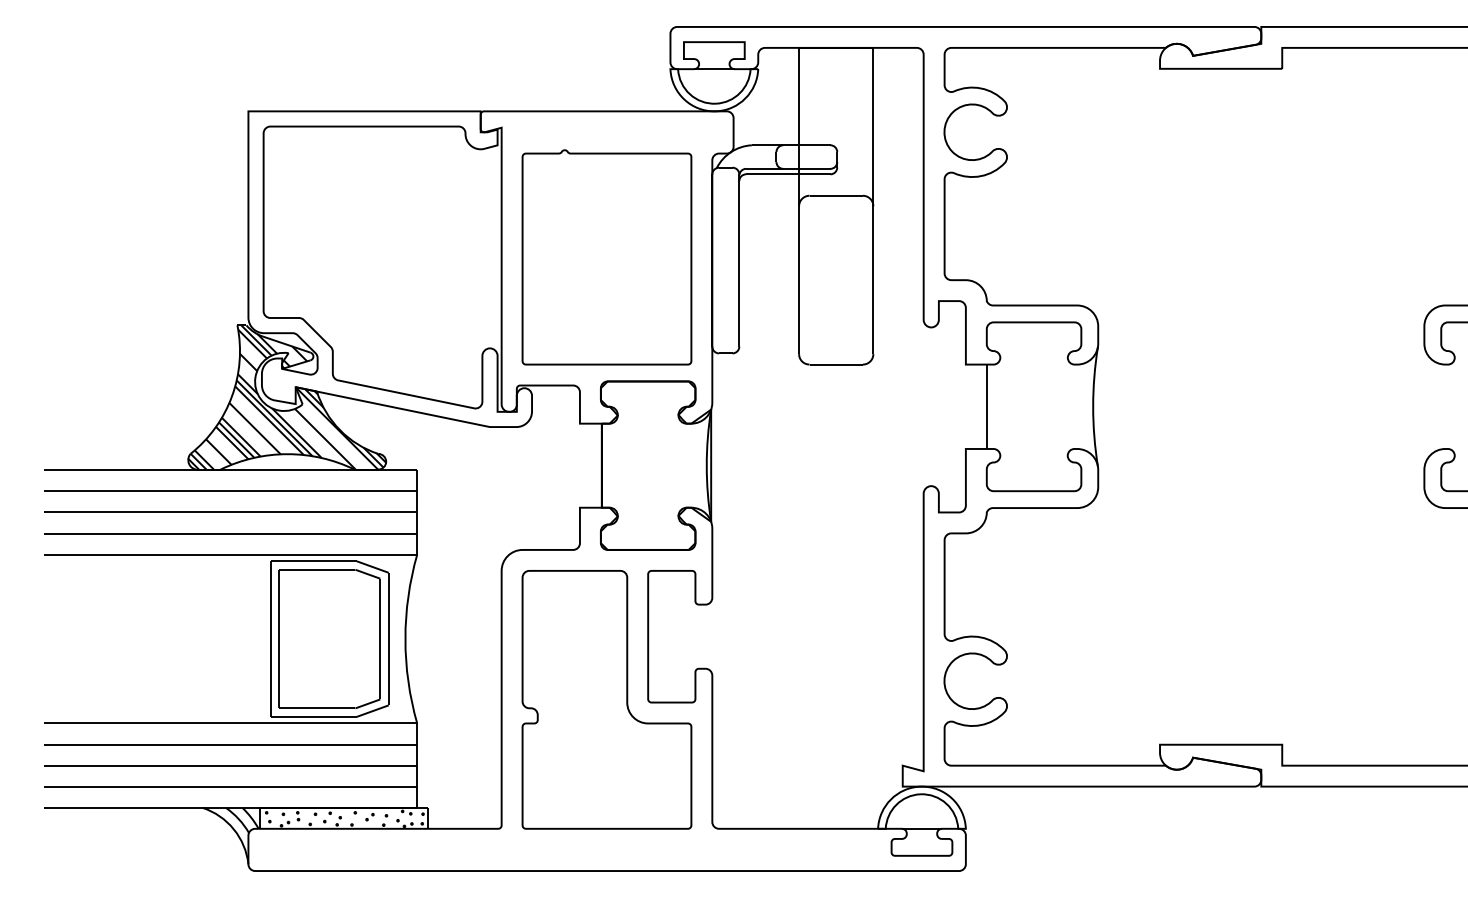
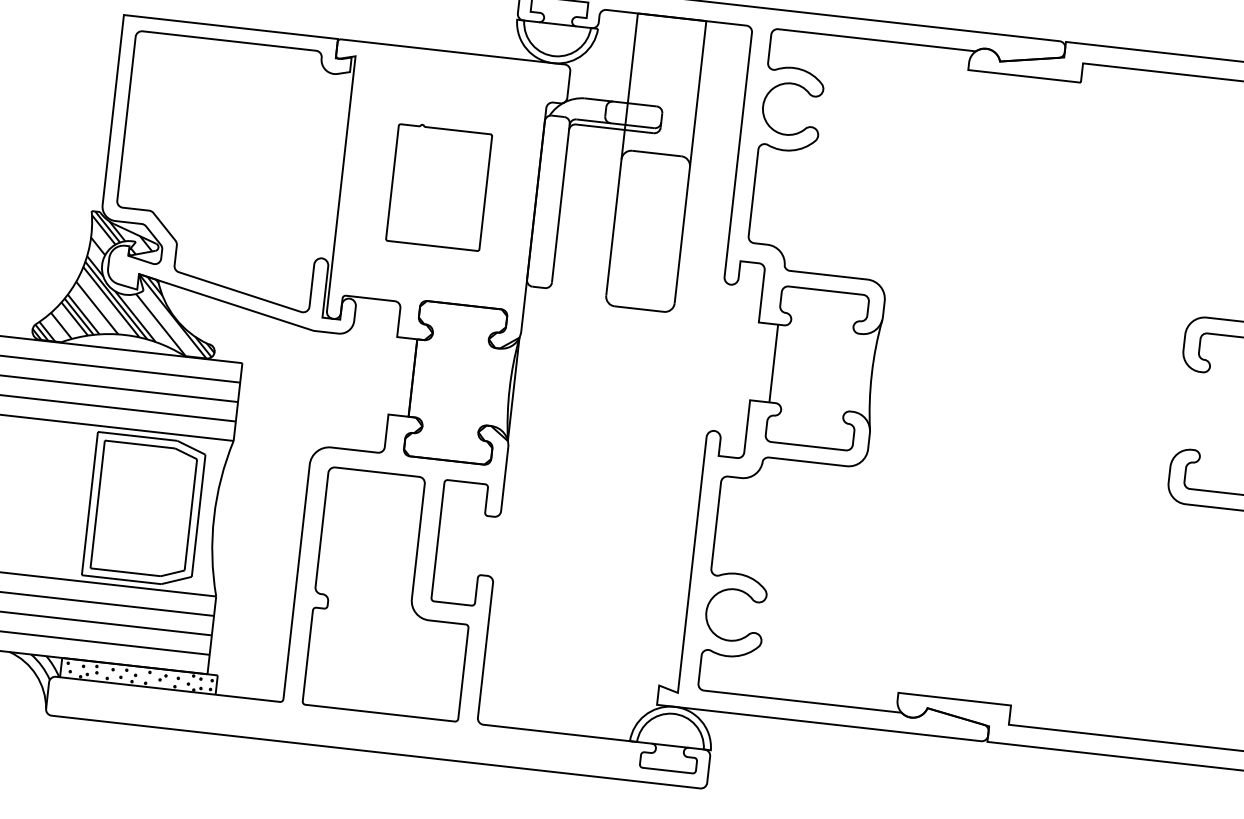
part: (606, 257) -> (438, 186), size x0.6

